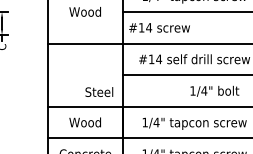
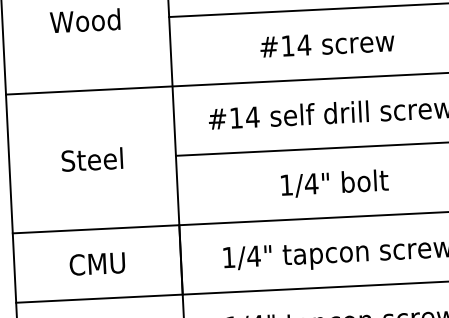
text: (159, 27) -> (327, 43), moved
text: (214, 90) -> (333, 181), moved
text: (99, 91) -> (92, 158), moved
text: (84, 122) -> (95, 263), Wood -> CMU

